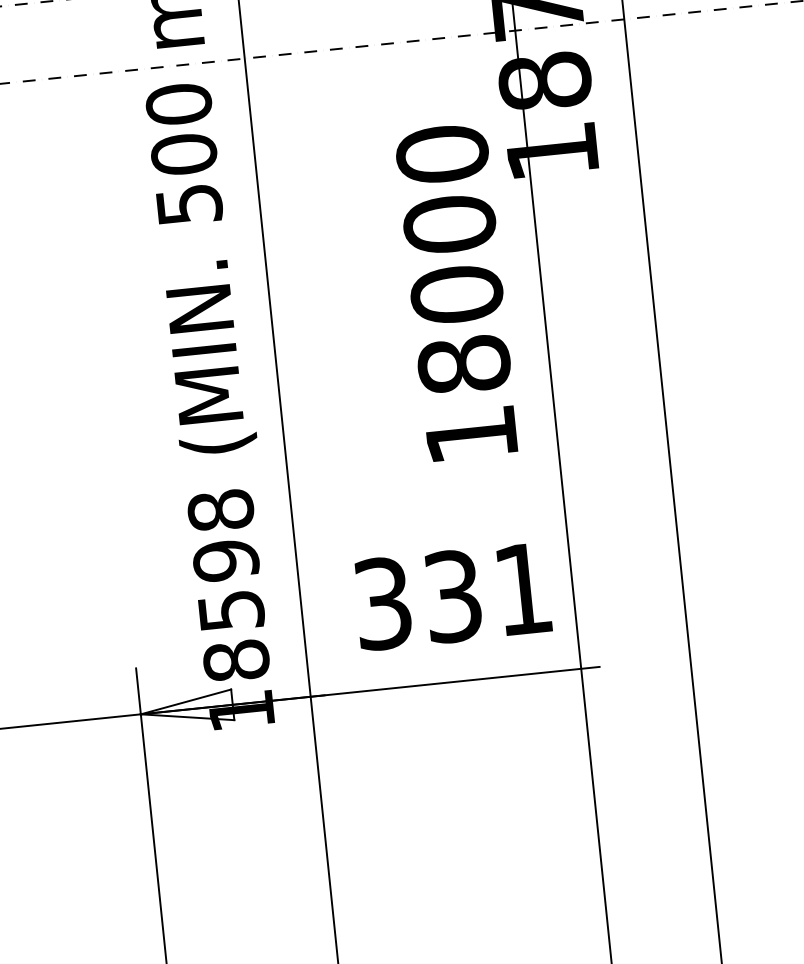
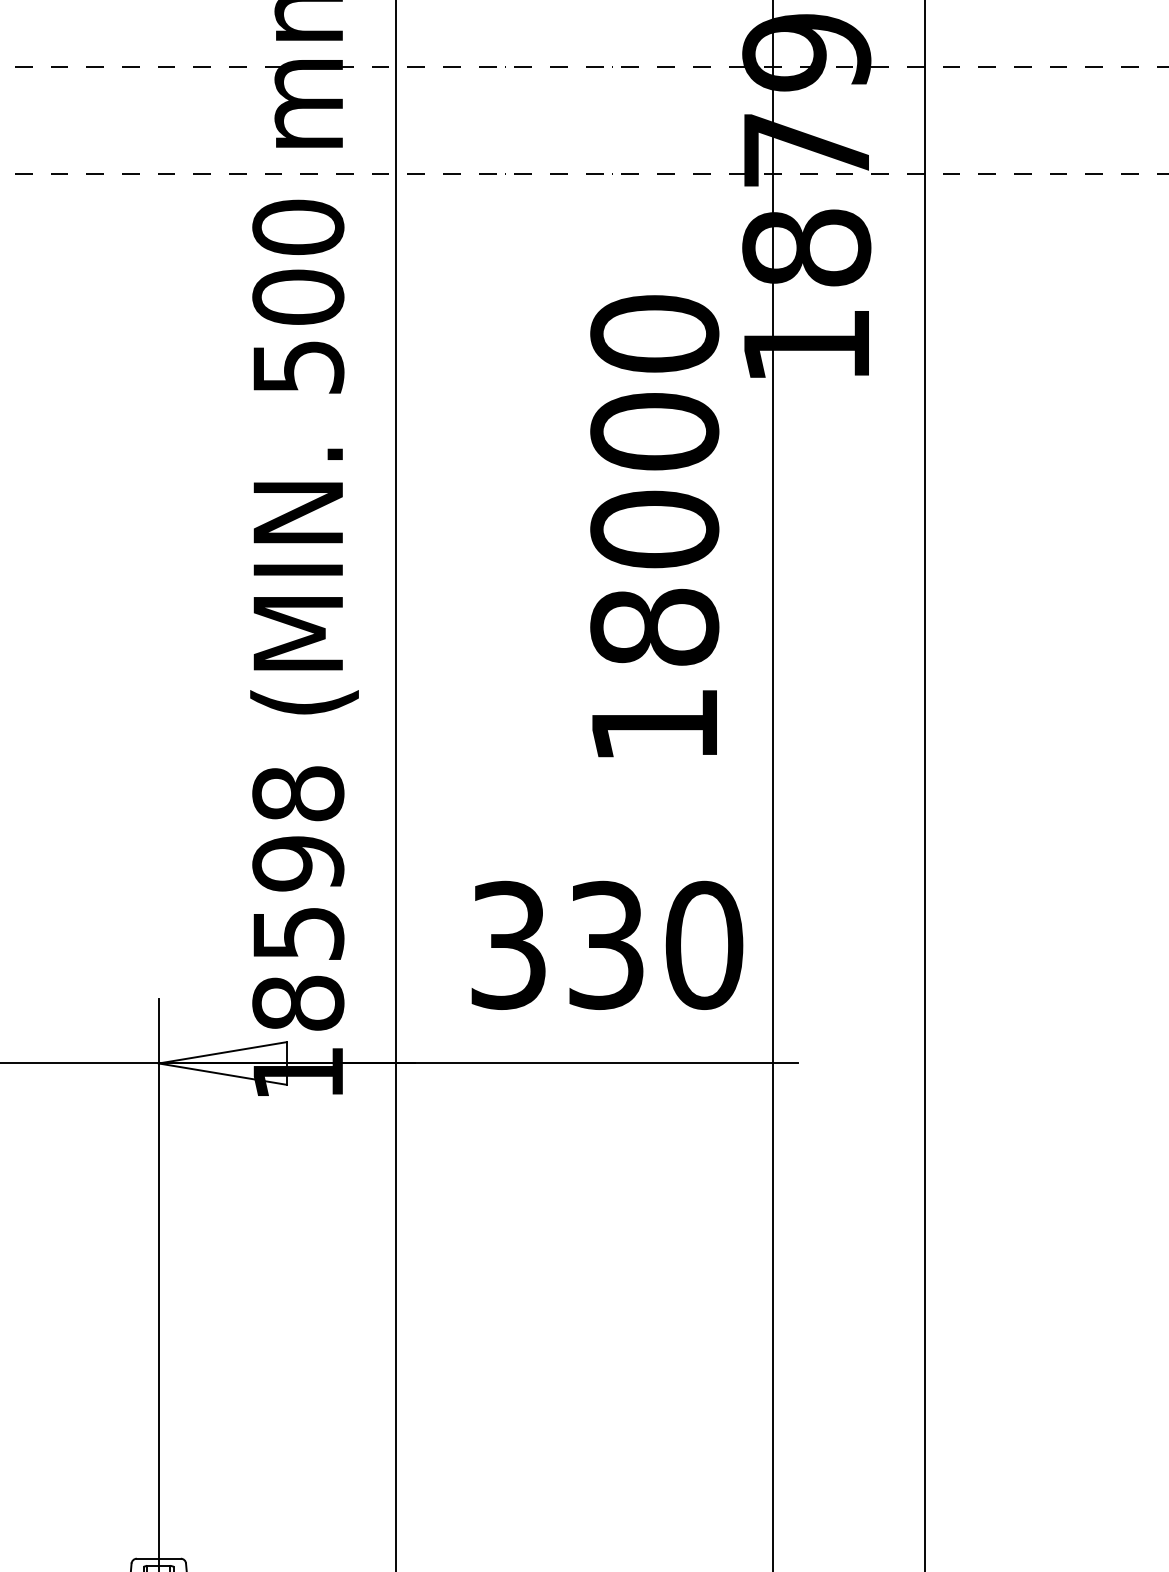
text: (523, 588) -> (704, 944), 331 -> 330

